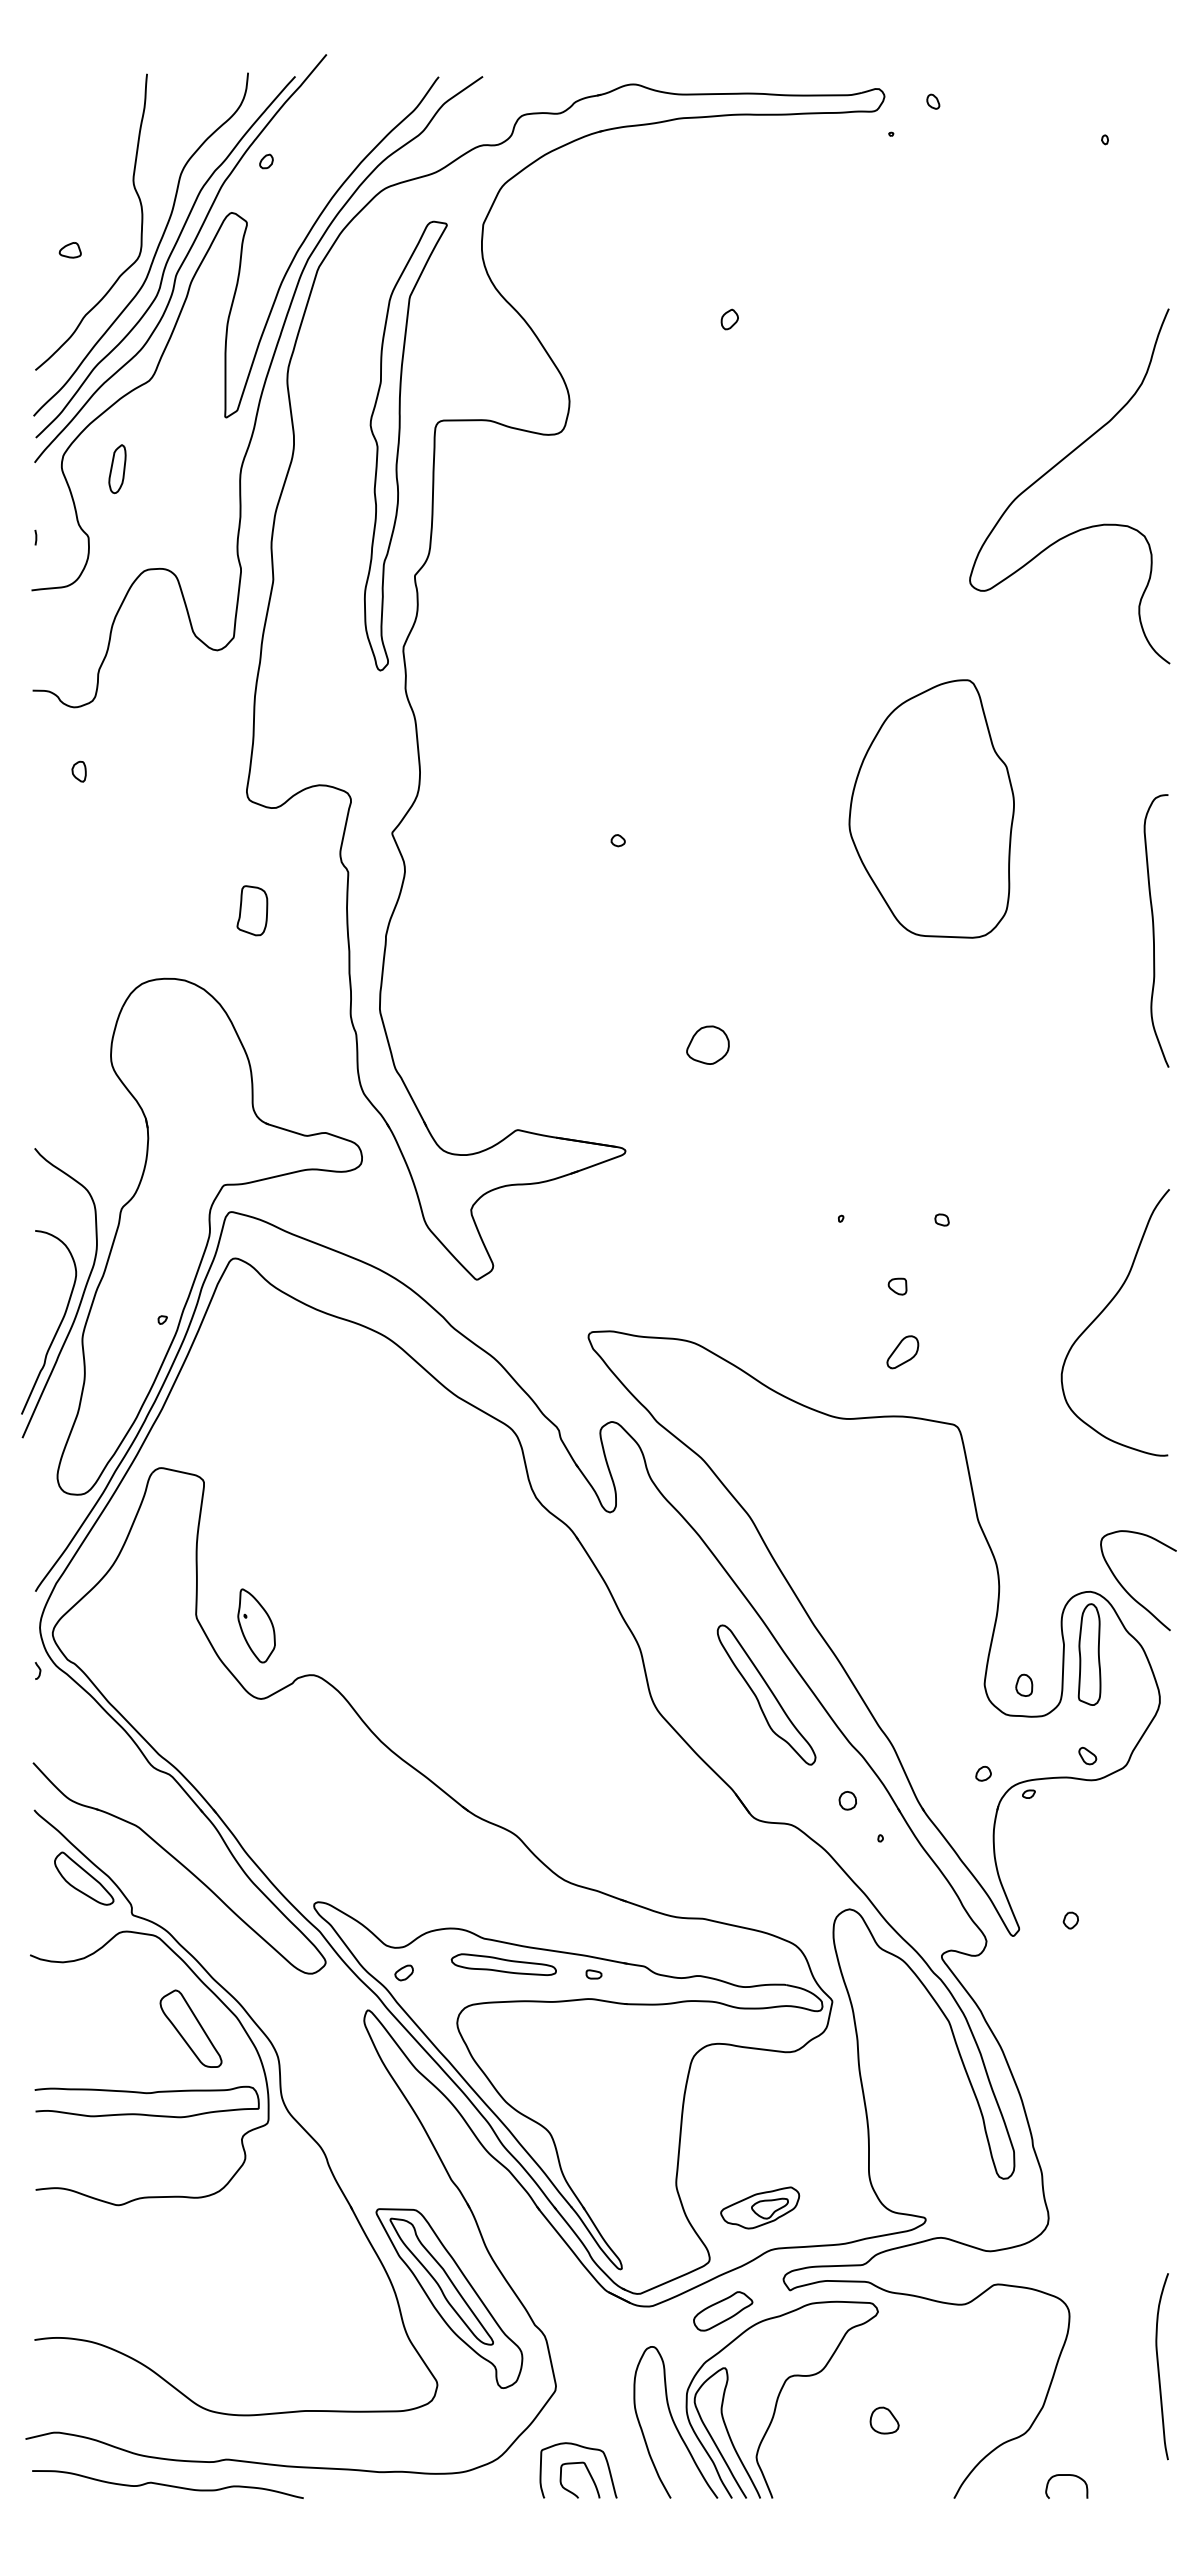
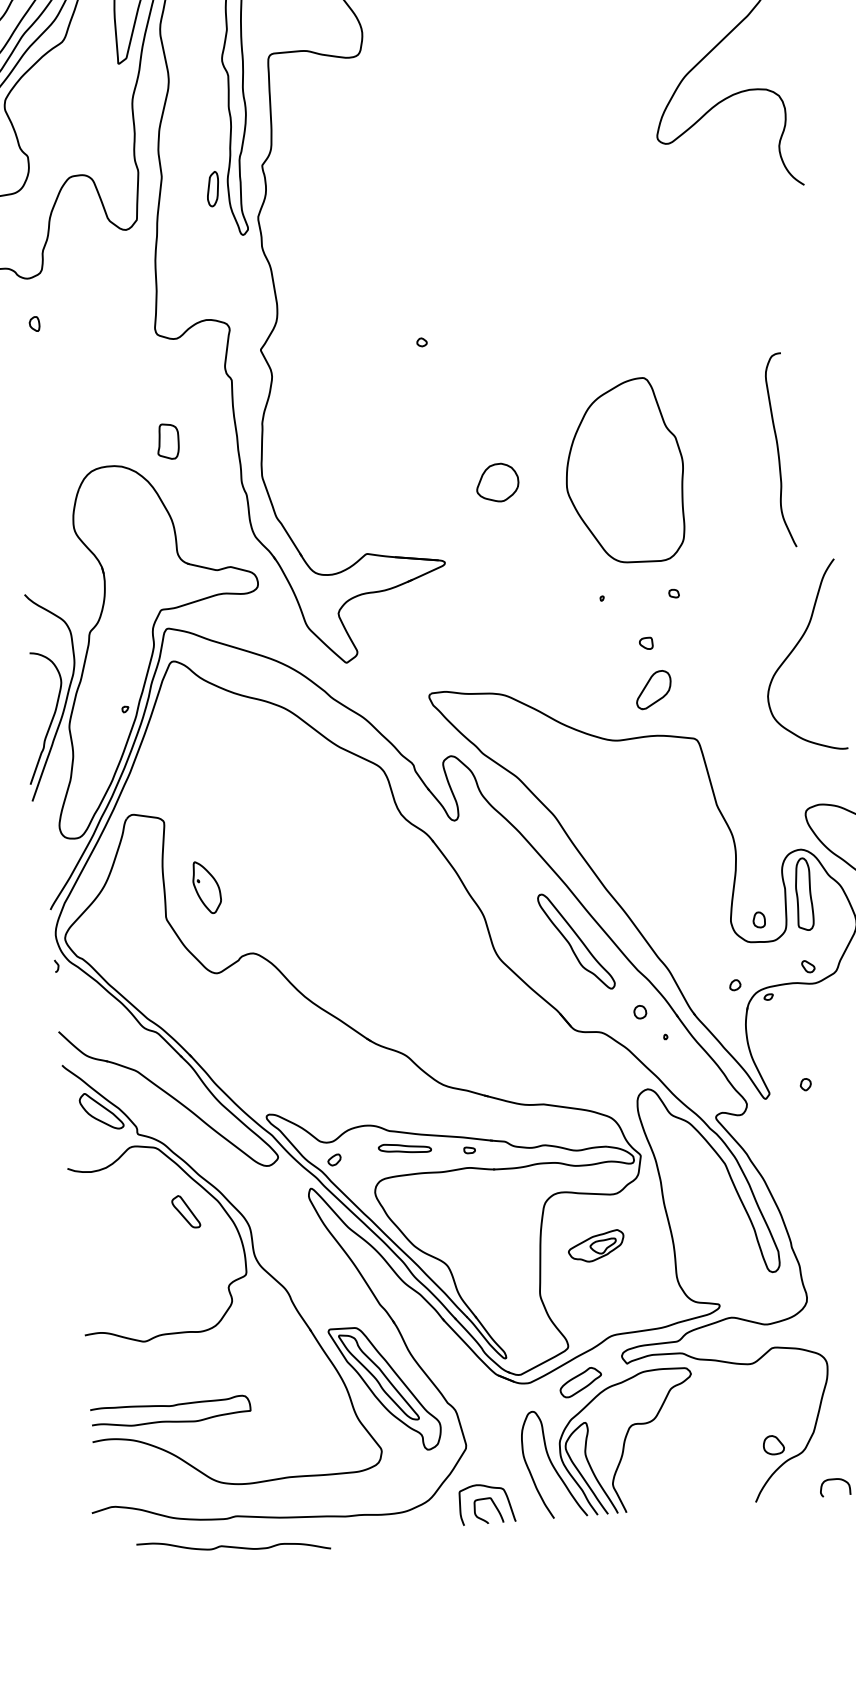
part: (117, 469) -> (213, 189), moved
part: (931, 808) -> (624, 471), moved
part: (252, 910) -> (168, 441), moved
curve: (1154, 930) -> (778, 450), moved
part: (707, 1044) -> (497, 482), size x1.4
part: (902, 1352) -> (653, 690), size x1.6
part: (256, 1625) -> (206, 887), moved
part: (503, 1964) -> (404, 1148), size x0.7
part: (190, 2028) -> (185, 1211), size x0.6
curve: (146, 2094) -> (169, 1407), moved
part: (760, 2207) -> (596, 1246), moved
part: (884, 2420) -> (773, 1445), moved
curve: (167, 2484) -> (233, 1546), moved

